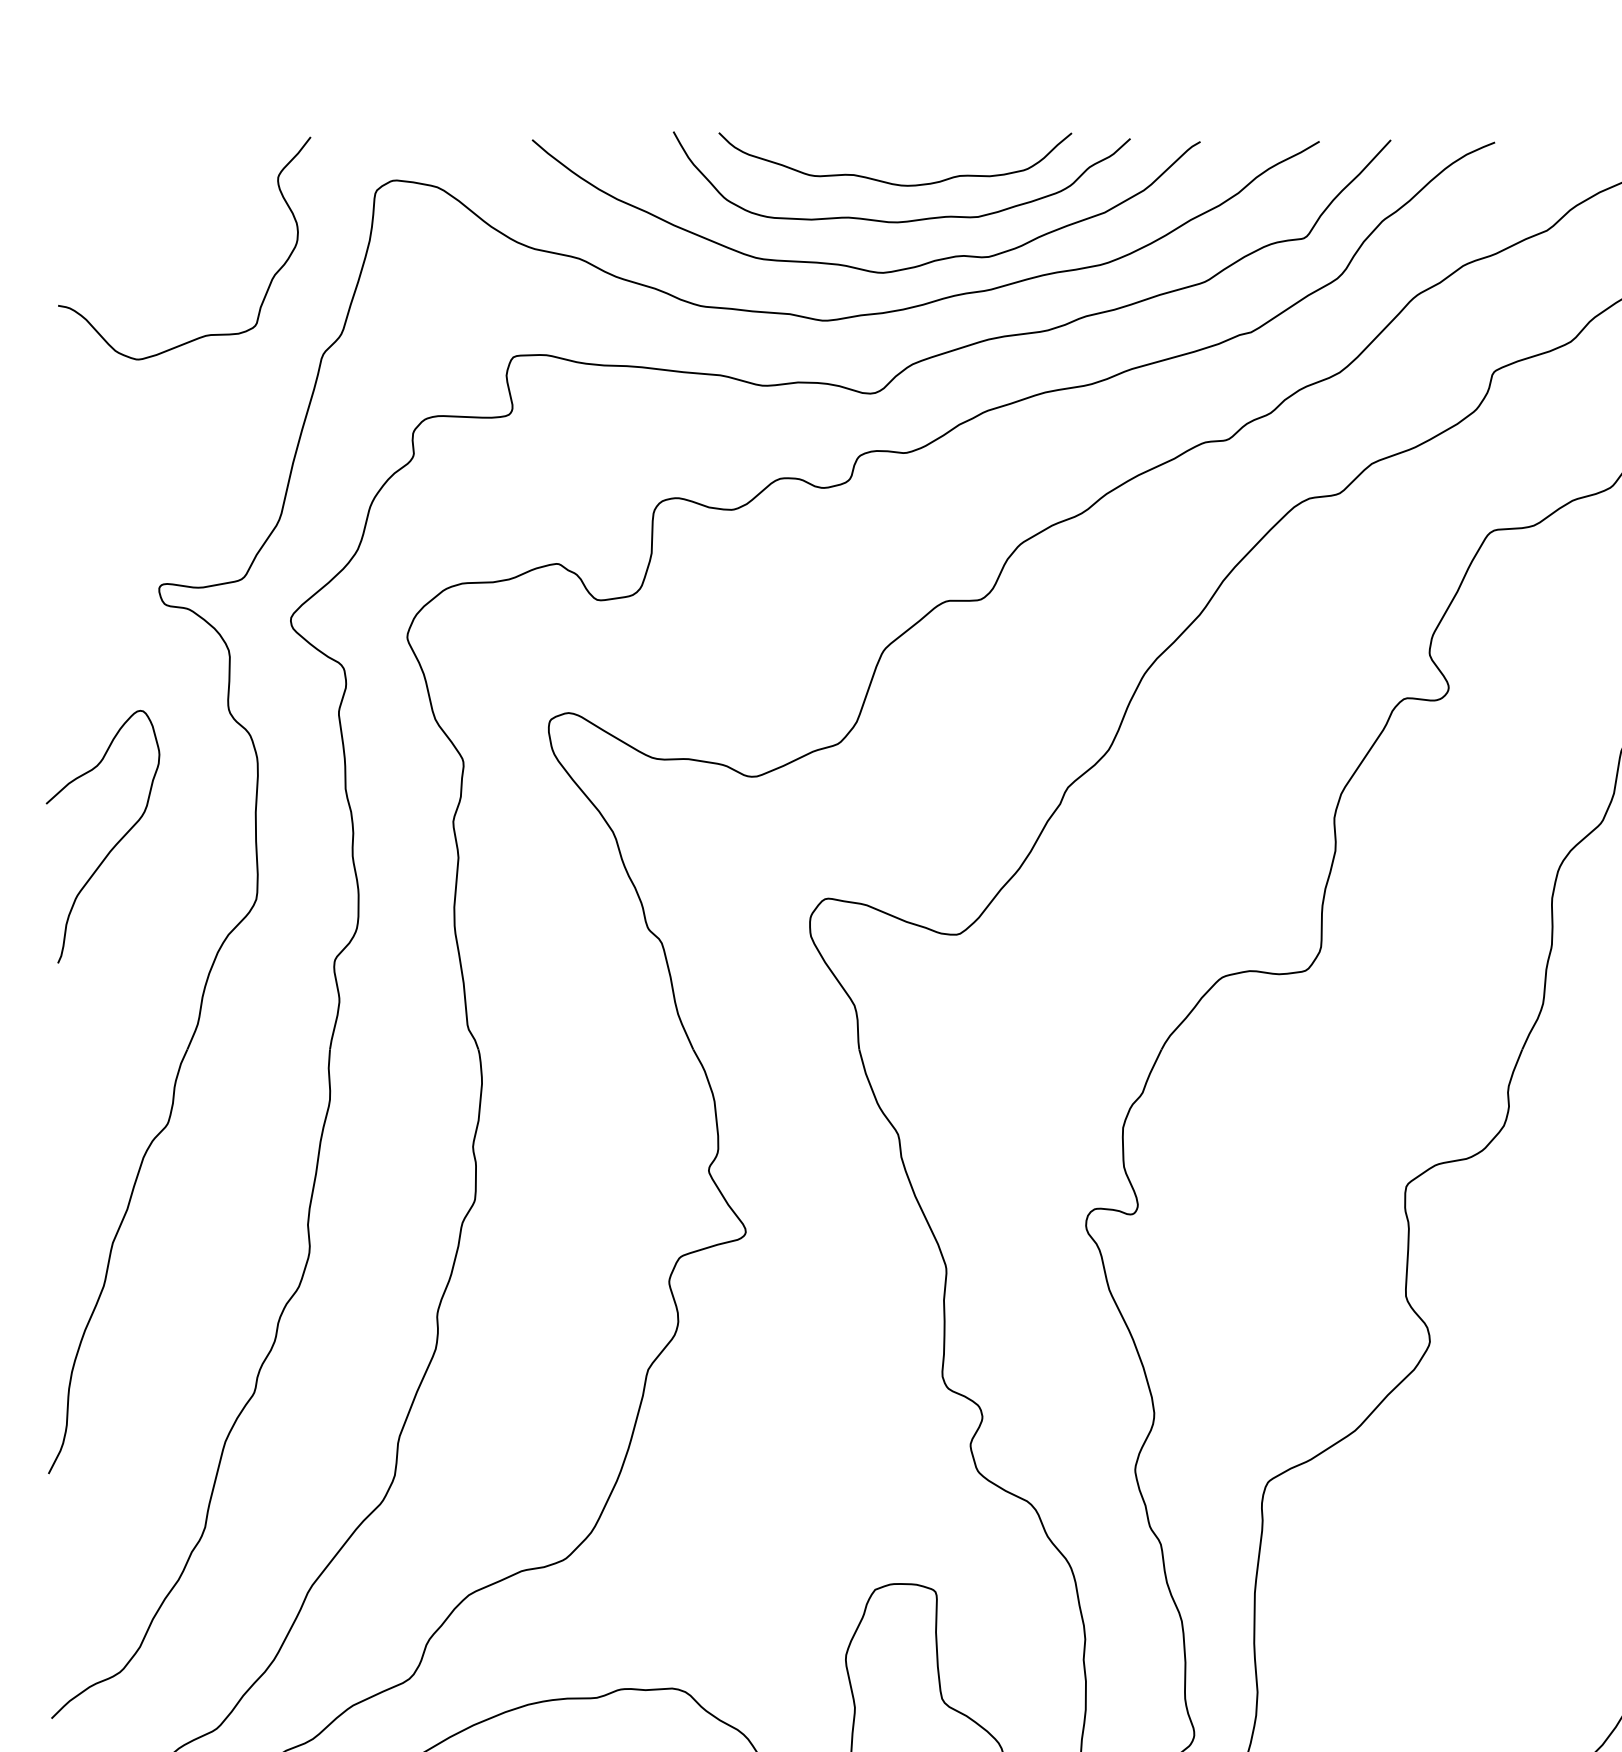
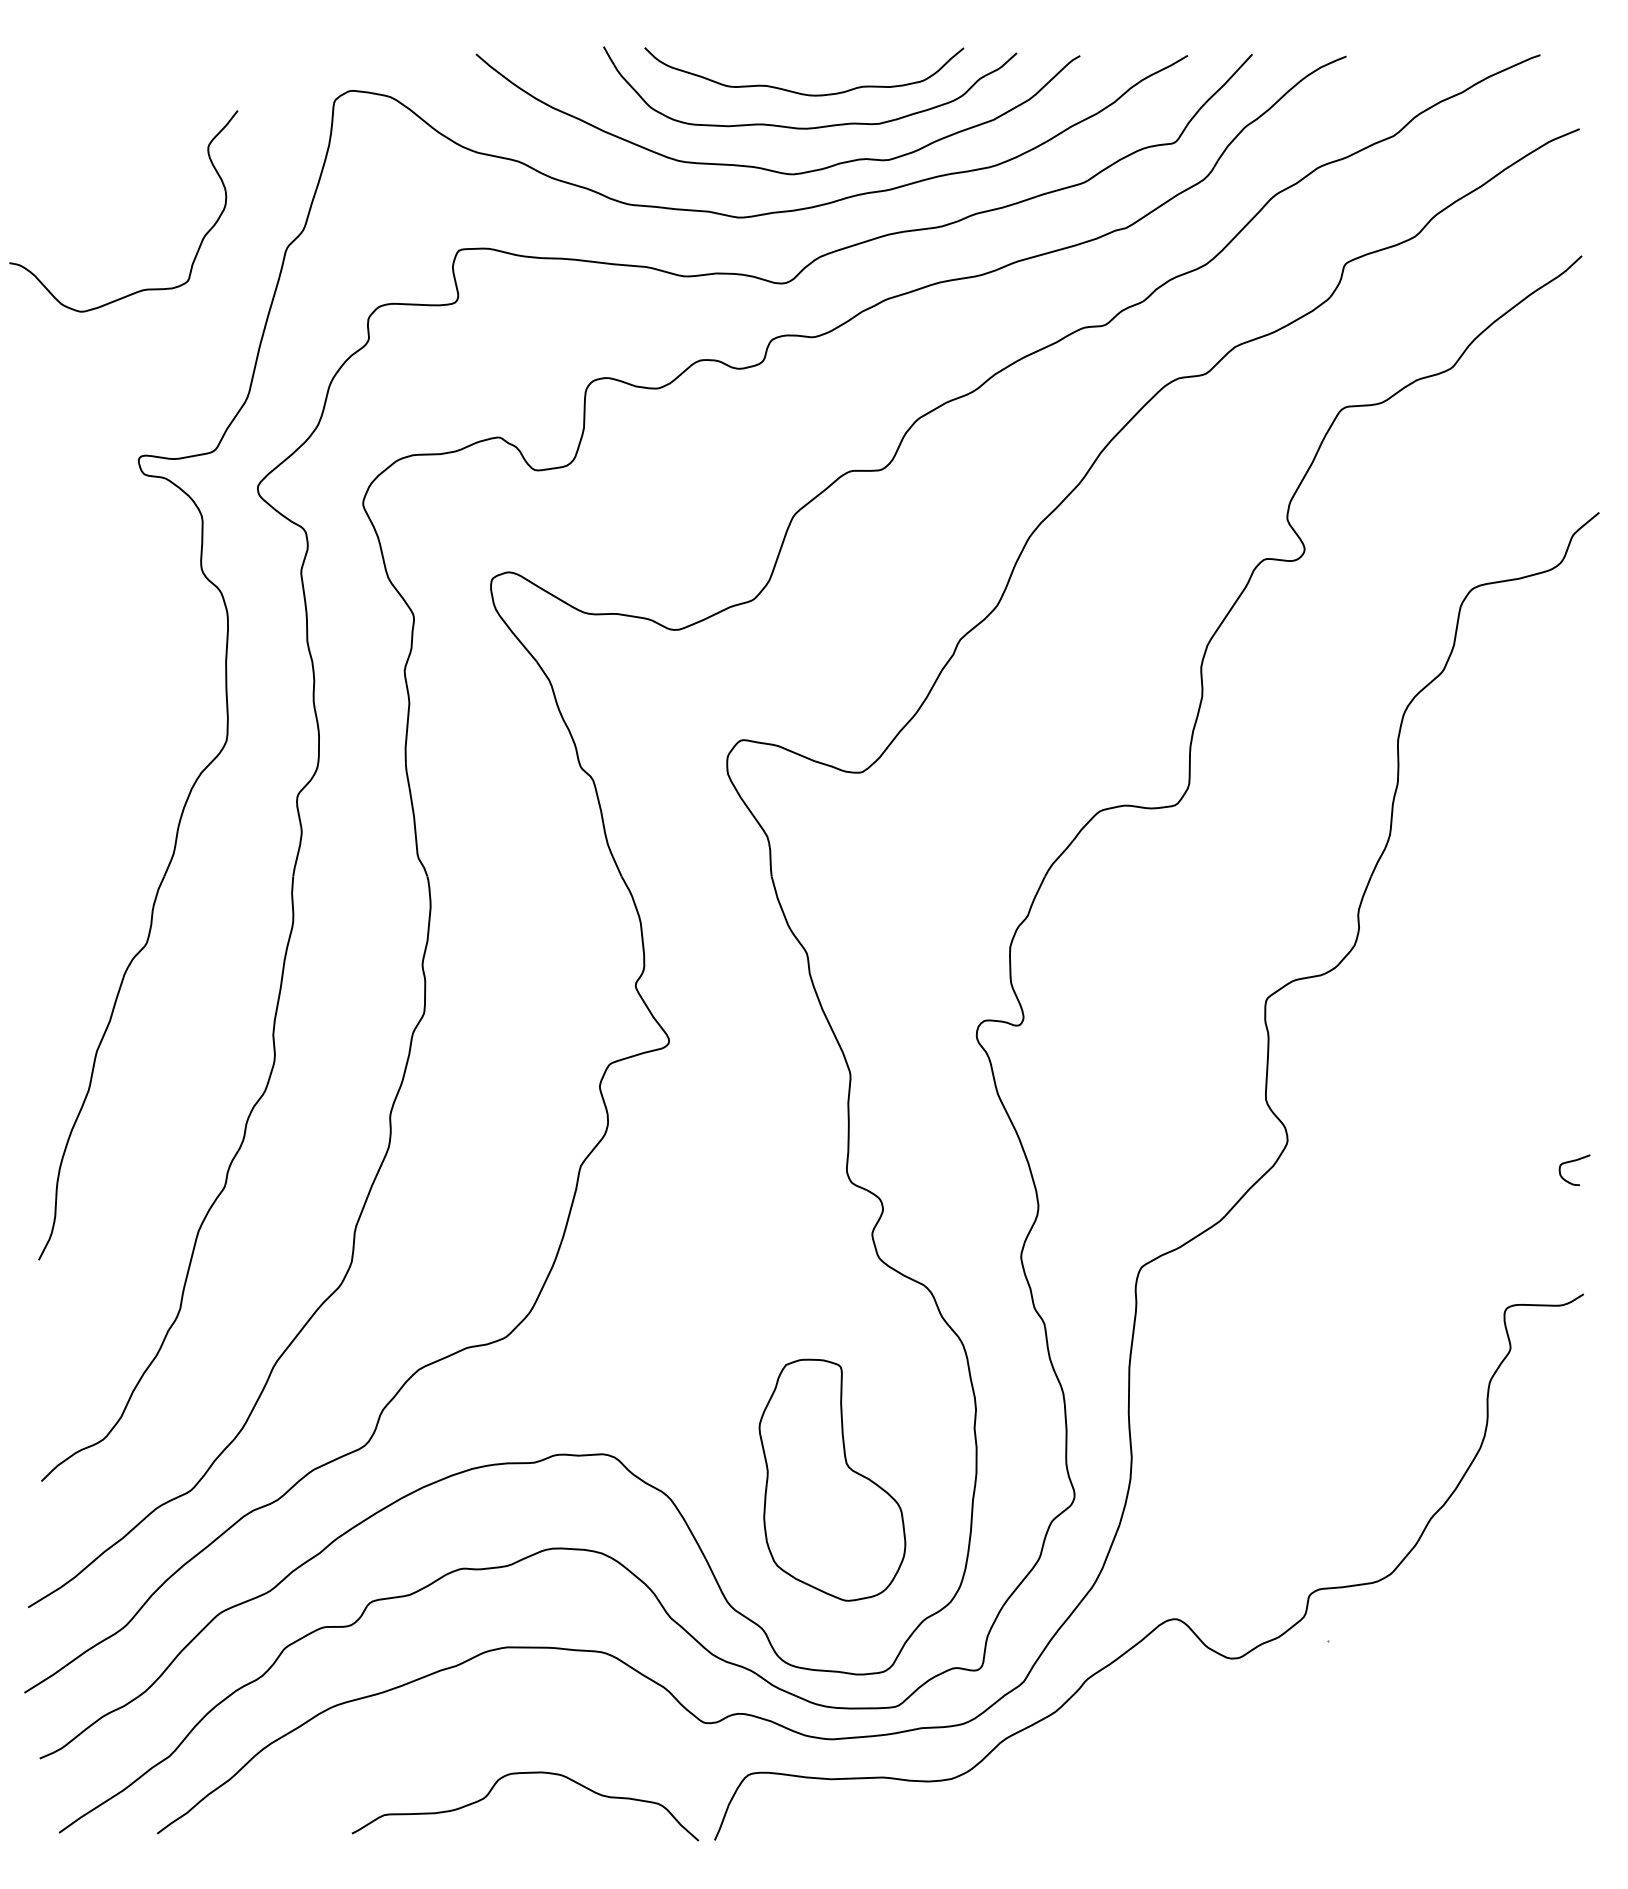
curve: (204, 334) -> (141, 289), moved
curve: (113, 845) -> (97, 692), removed

